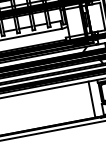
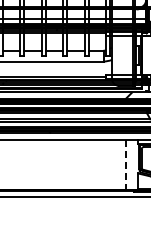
line: (91, 100) -> (125, 165), solid -> dashed

